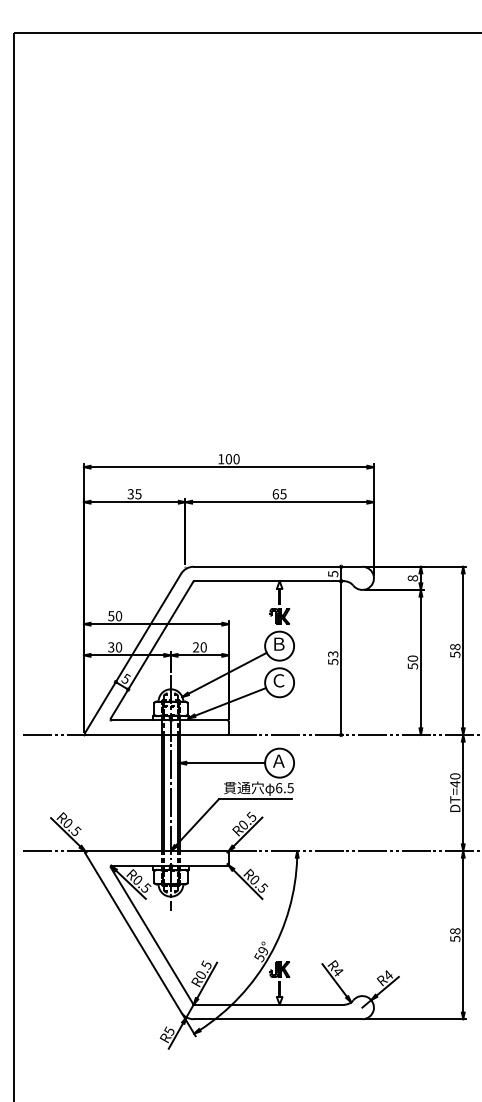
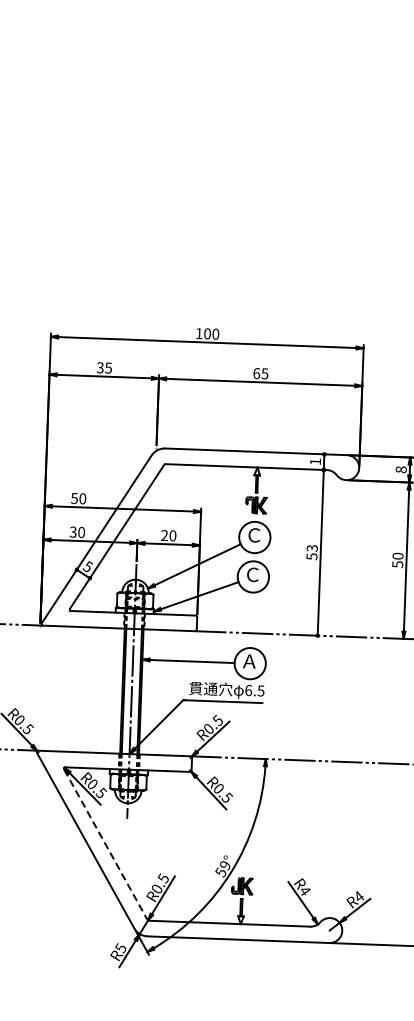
text: (333, 574) -> (315, 462), 5 -> 1
text: (278, 643) -> (253, 534), Ｂ -> Ｃ
line: (152, 935) -> (106, 844), solid -> dashed

